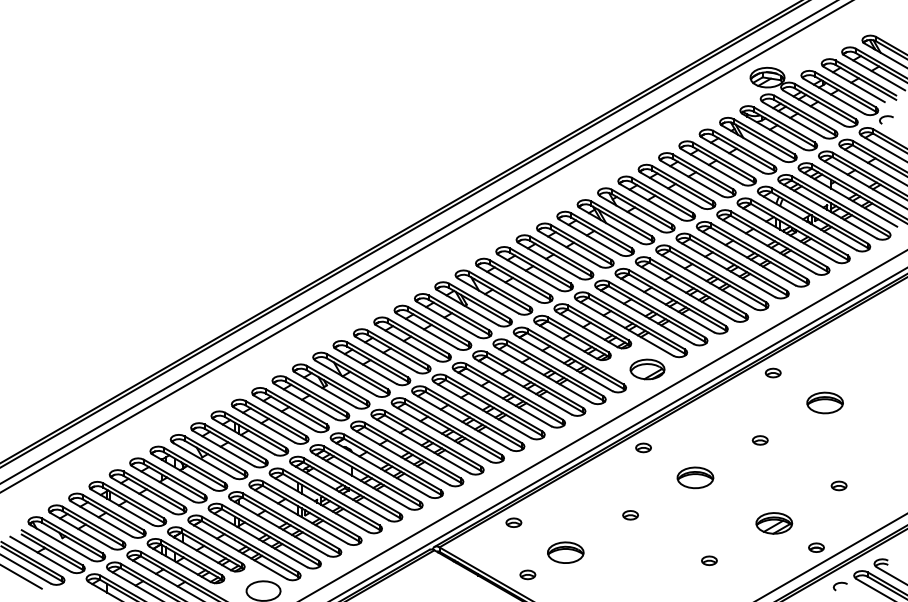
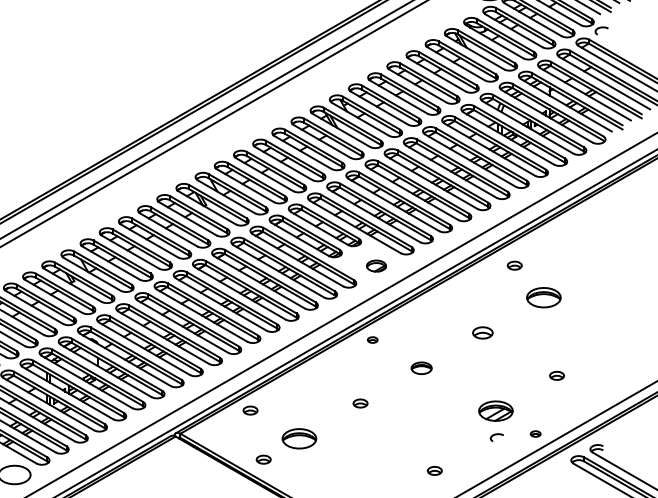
part: (647, 369) -> (376, 266), size x0.6
part: (772, 372) -> (514, 265), moved
part: (759, 440) -> (482, 333), size x1.4
part: (643, 447) -> (372, 339), size x0.7
part: (695, 477) -> (421, 367), size x0.6
part: (816, 547) -> (535, 433), size x0.7
part: (709, 560) -> (434, 470), moved
curve: (838, 584) -> (495, 435), moved

